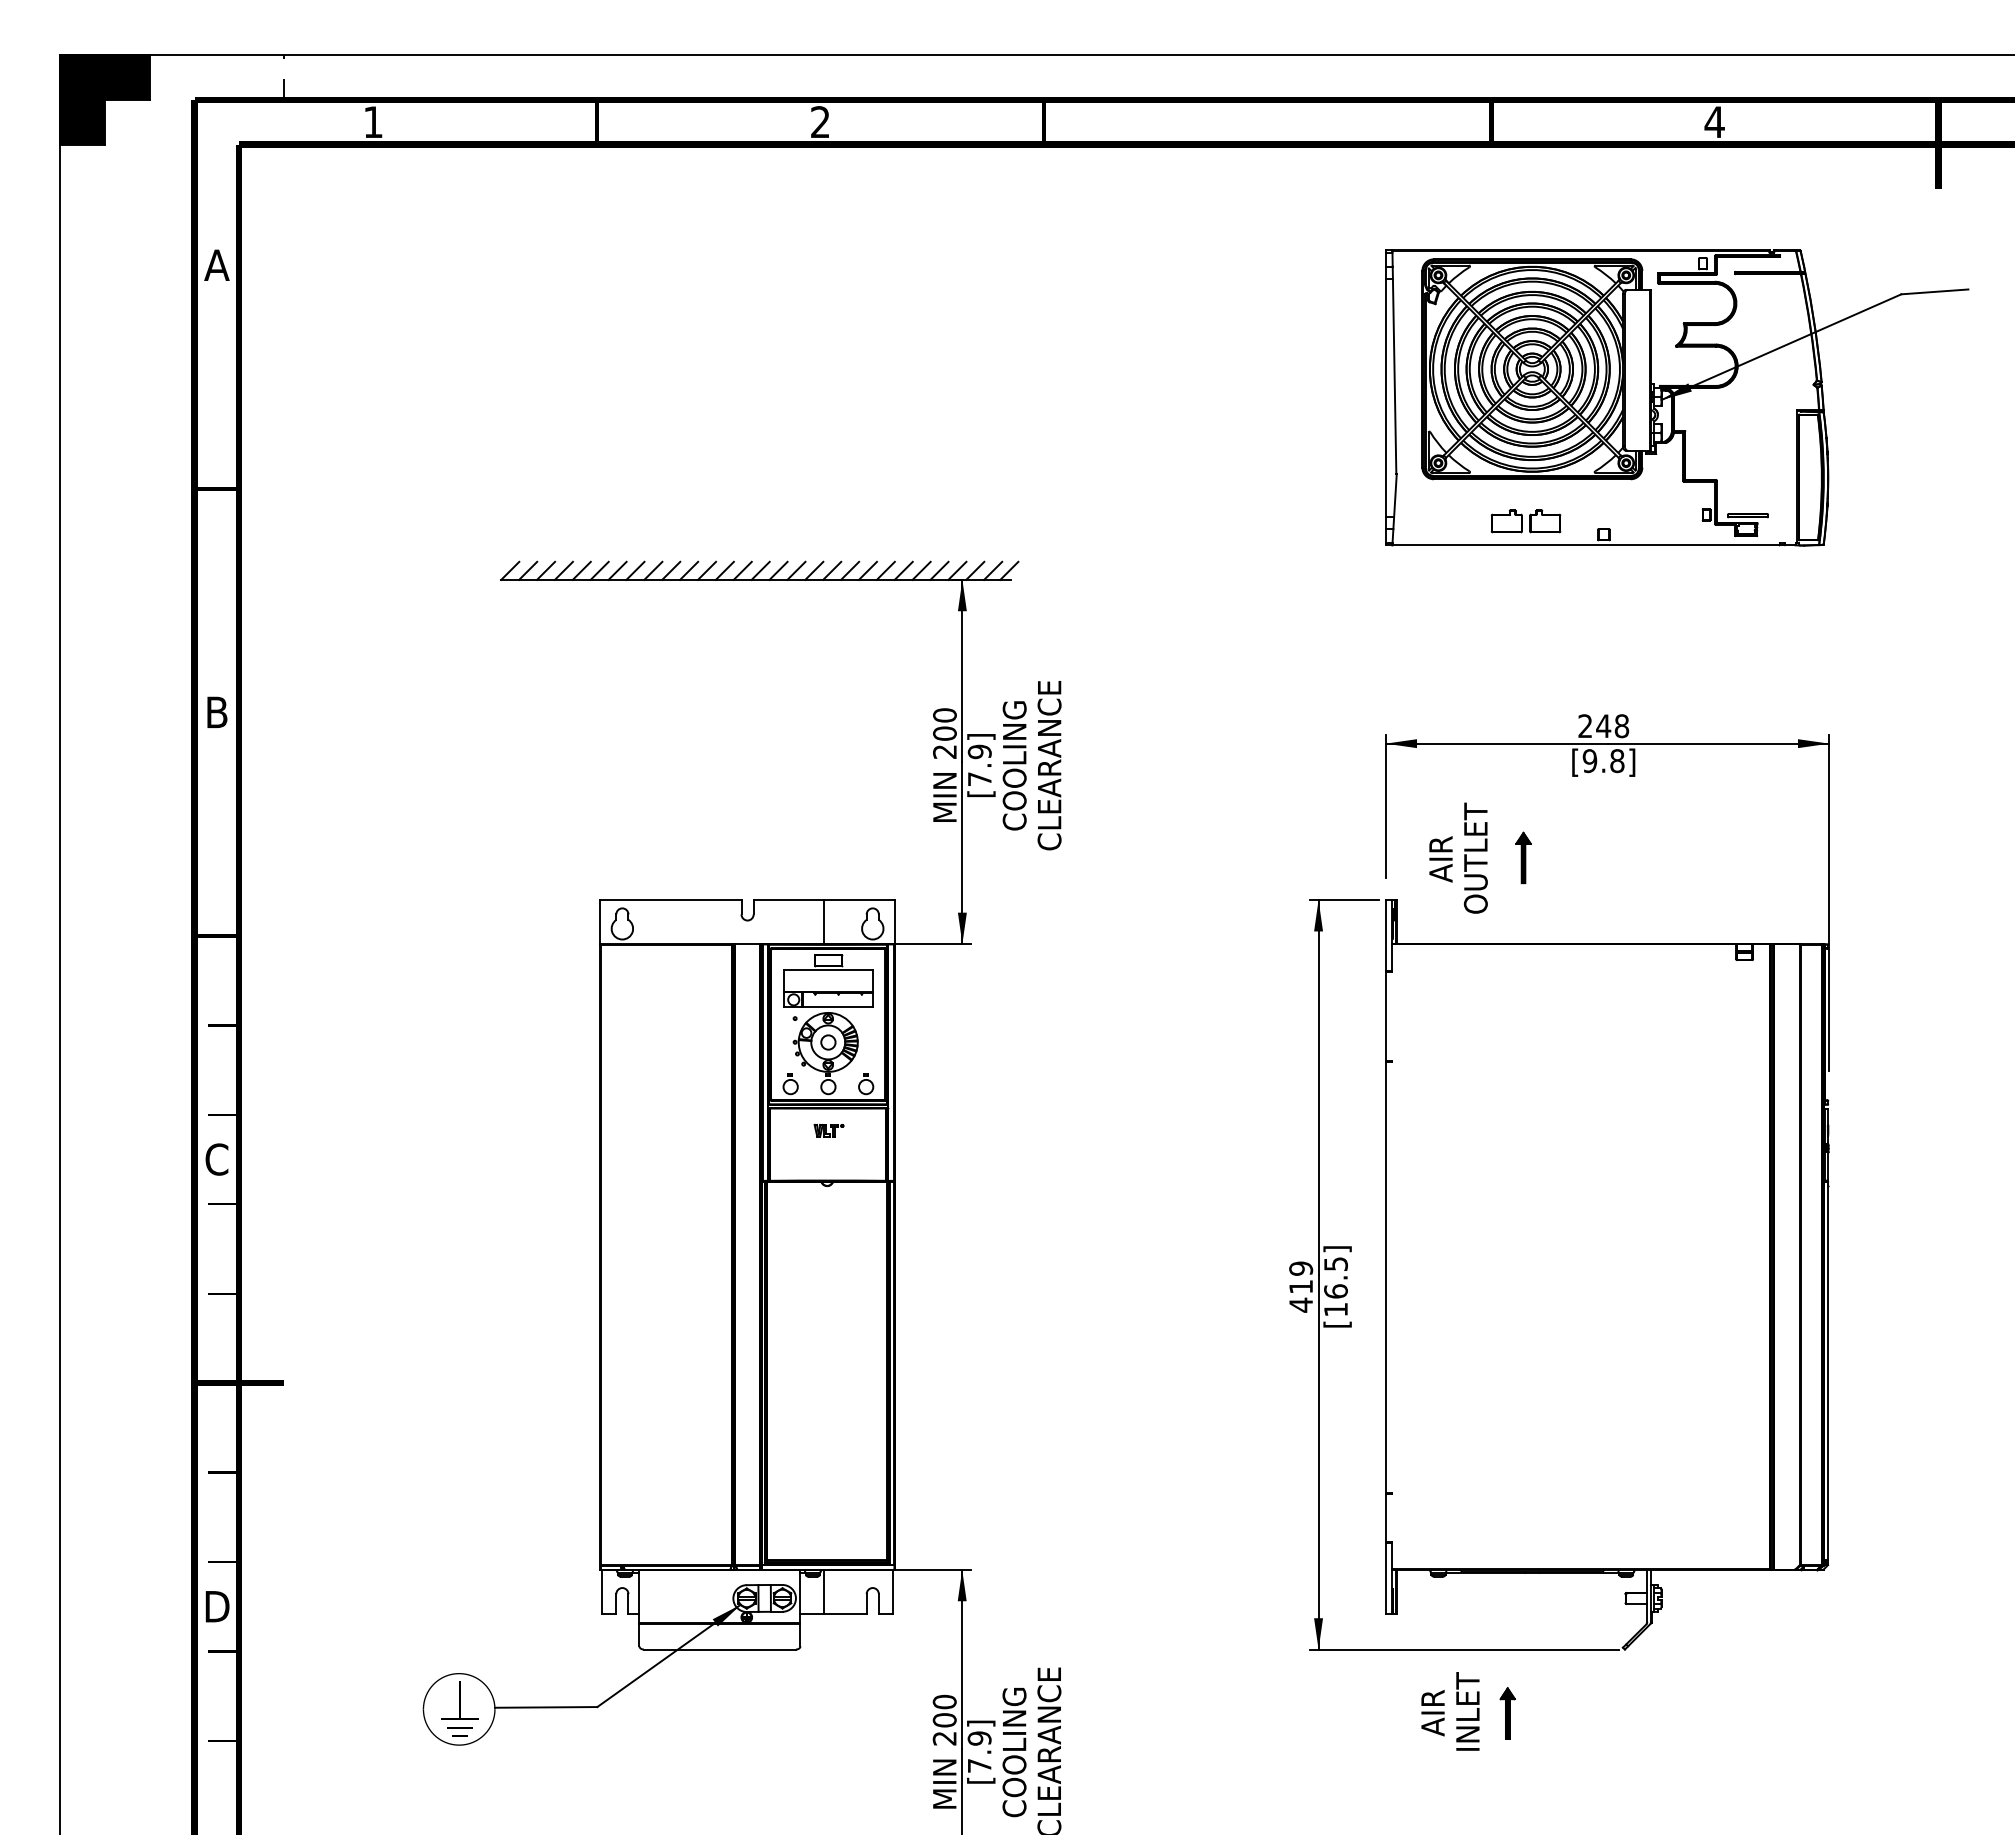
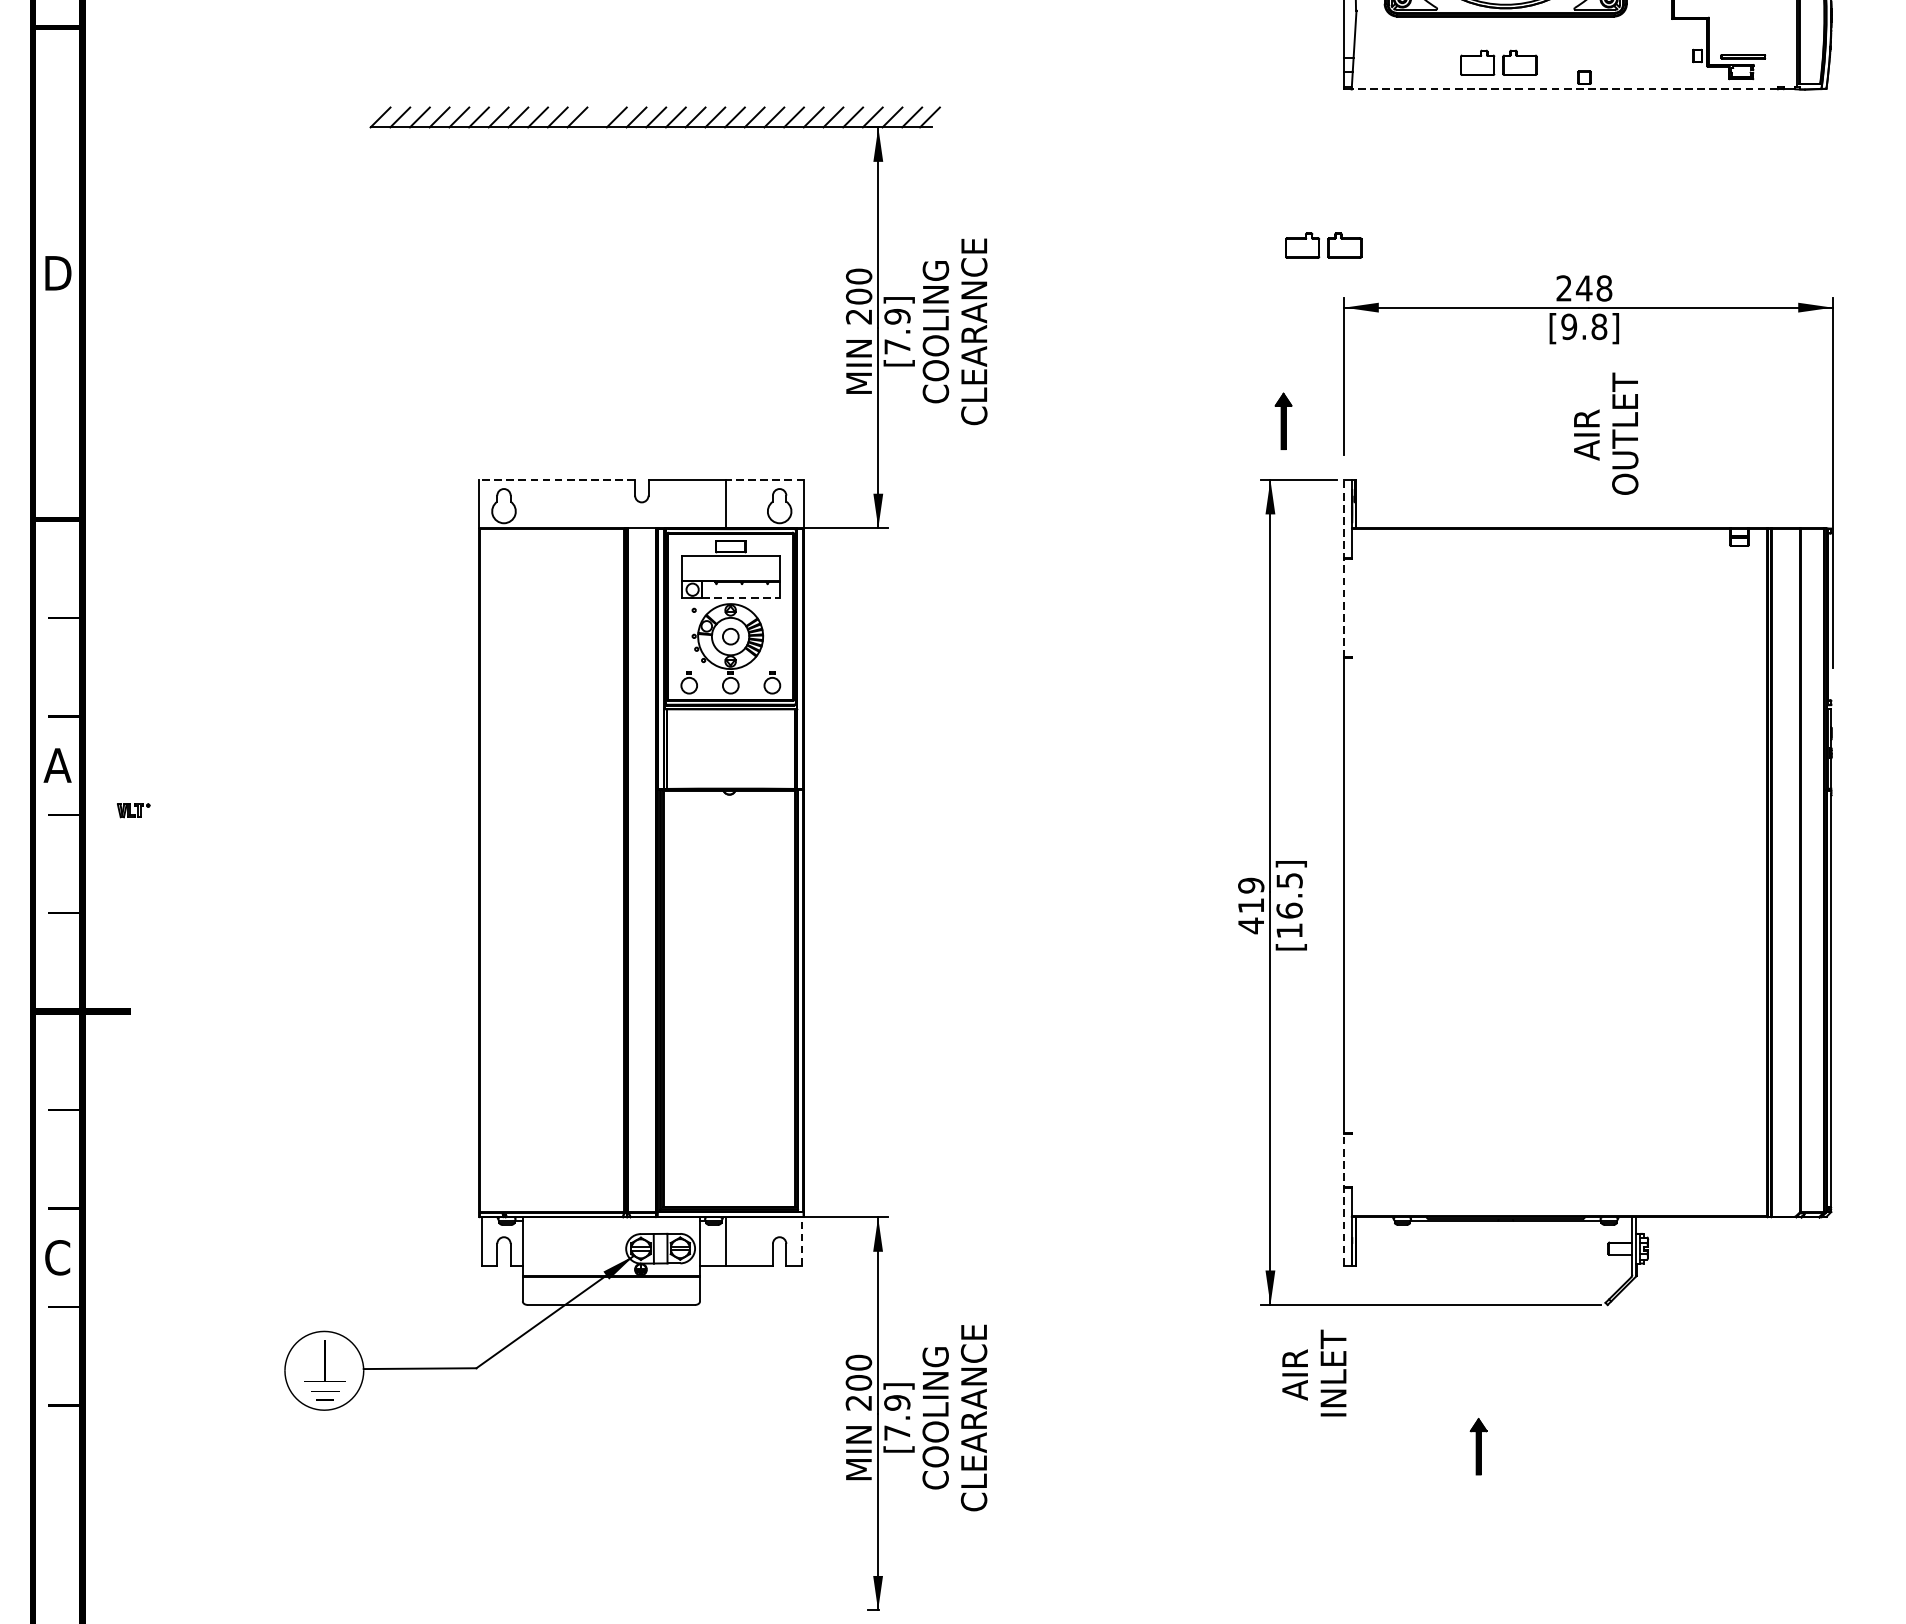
line: (1585, 545) -> (1564, 89), solid -> dashed
line: (706, 570) -> (596, 117), removed
part: (1366, 687) -> (1323, 245), added
text: (217, 712) -> (58, 273), B -> D
text: (1458, 857) -> (1606, 432), moved
part: (1523, 857) -> (1283, 420), moved
line: (670, 900) -> (556, 480), solid -> dashed
line: (859, 900) -> (765, 480), solid -> dashed
line: (1385, 981) -> (1344, 569), solid -> dashed
line: (838, 1006) -> (741, 597), solid -> dashed
part: (828, 1130) -> (133, 810), moved
text: (216, 1159) -> (57, 765), C -> A
line: (1385, 1552) -> (1344, 1198), solid -> dashed
line: (892, 1591) -> (801, 1241), solid -> dashed
text: (217, 1606) -> (58, 1257), D -> C
text: (1450, 1711) -> (1314, 1373), moved
part: (1507, 1713) -> (1478, 1446), moved

